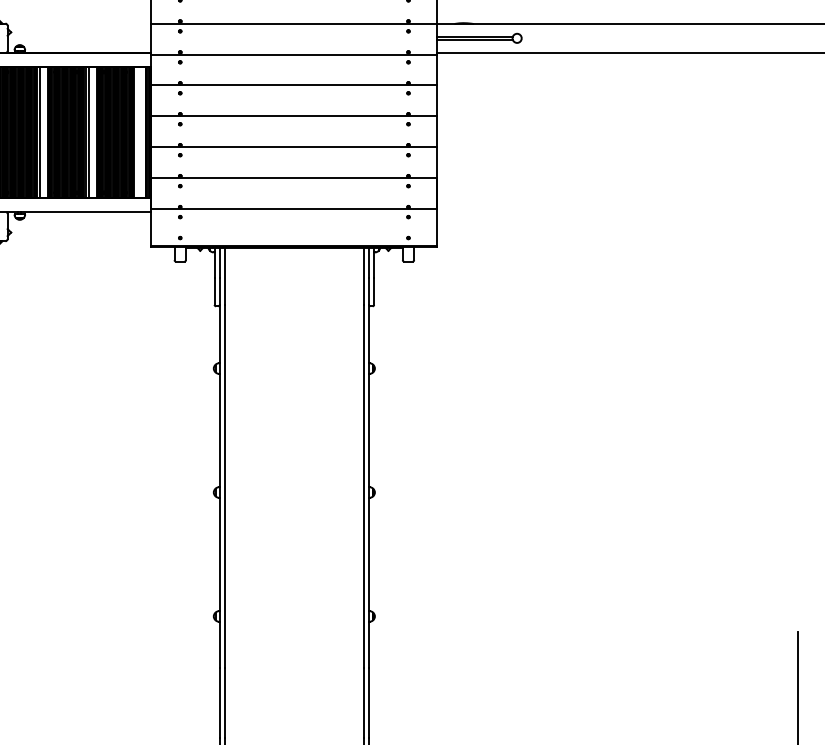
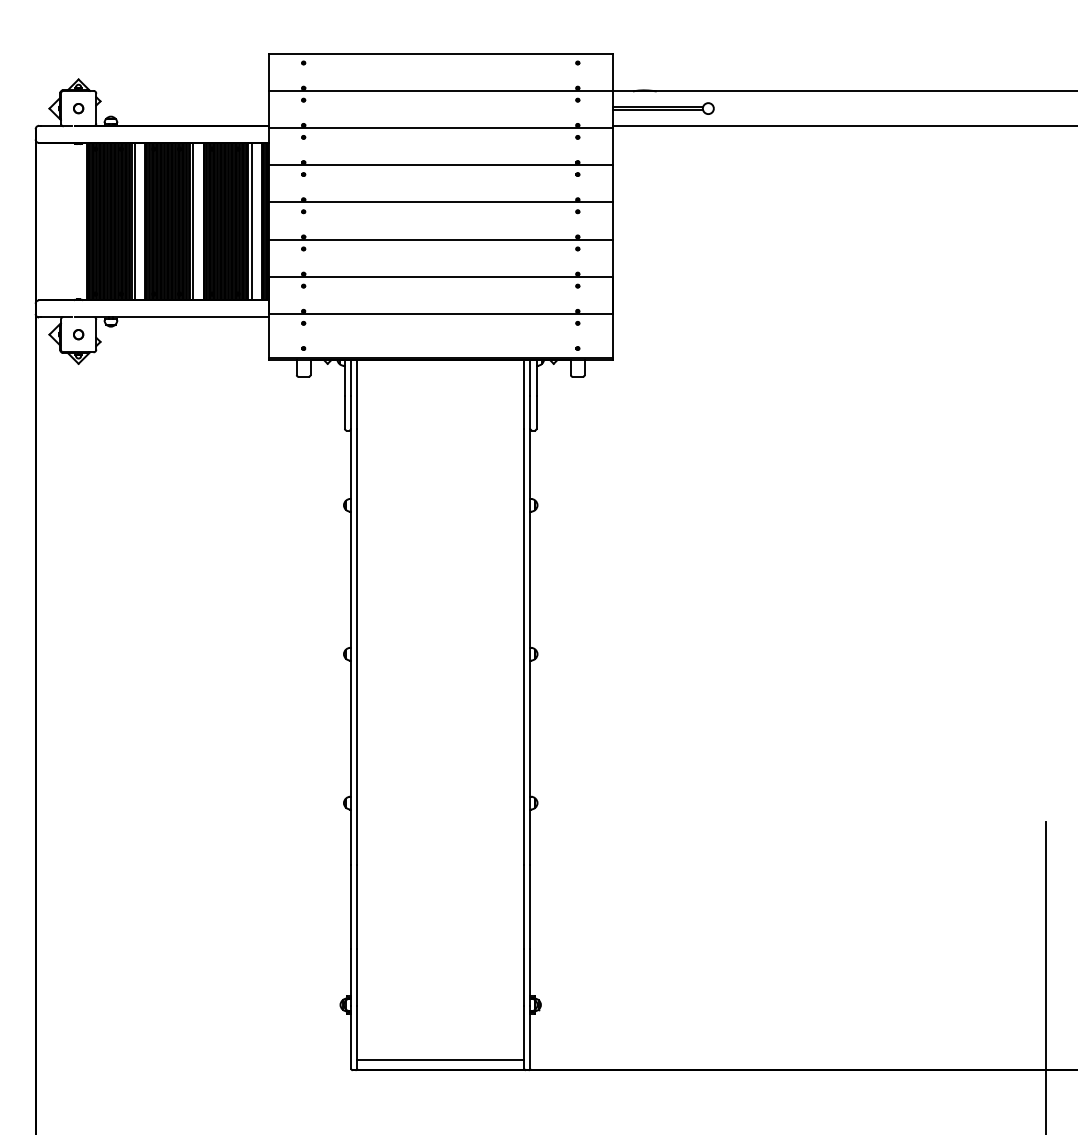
line: (136, 132) -> (251, 221), added

